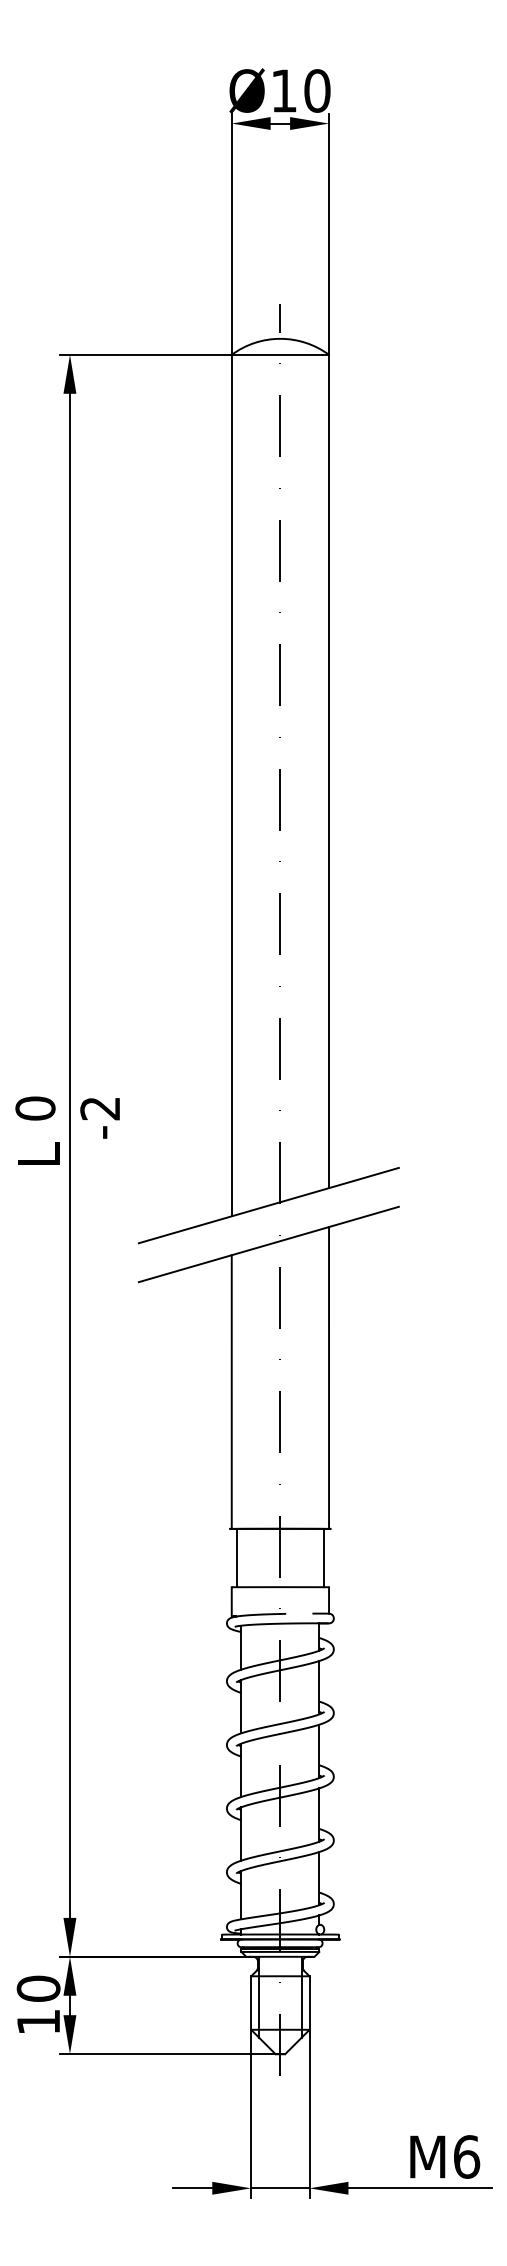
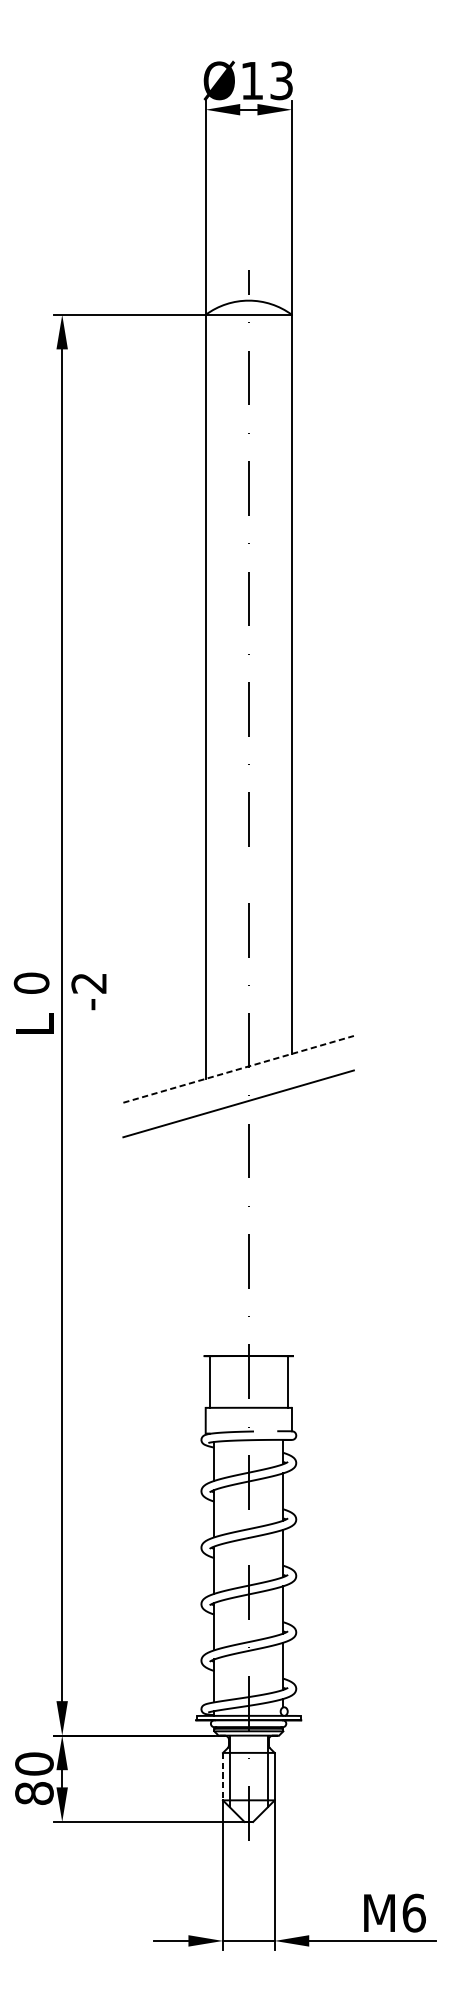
text: (317, 90) -> (281, 80), Ø10 -> Ø13
line: (269, 1205) -> (239, 1069), solid -> dashed
line: (329, 1377) -> (292, 1221), removed
line: (231, 1391) -> (205, 1234), removed
line: (251, 2003) -> (223, 1777), solid -> dashed
text: (38, 2022) -> (34, 1793), 10 -> 80

